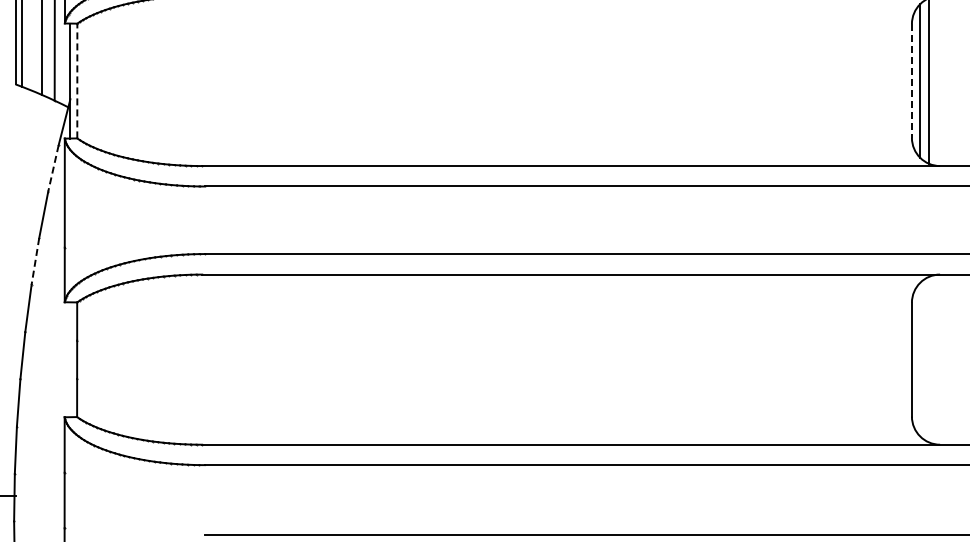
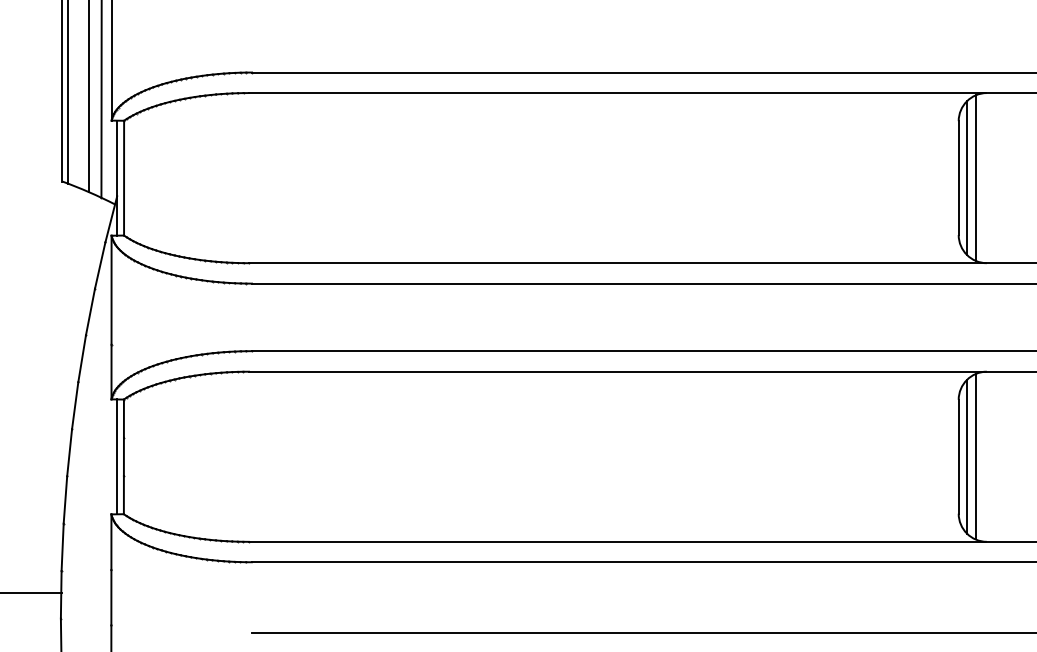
line: (77, 80) -> (124, 177), dashed -> solid
line: (911, 81) -> (958, 178), dashed -> solid
line: (53, 168) -> (100, 265), dashed -> solid
line: (35, 261) -> (82, 358), dashed -> solid
line: (70, 359) -> (117, 456), added
line: (920, 359) -> (967, 456), added
line: (928, 359) -> (975, 456), added

